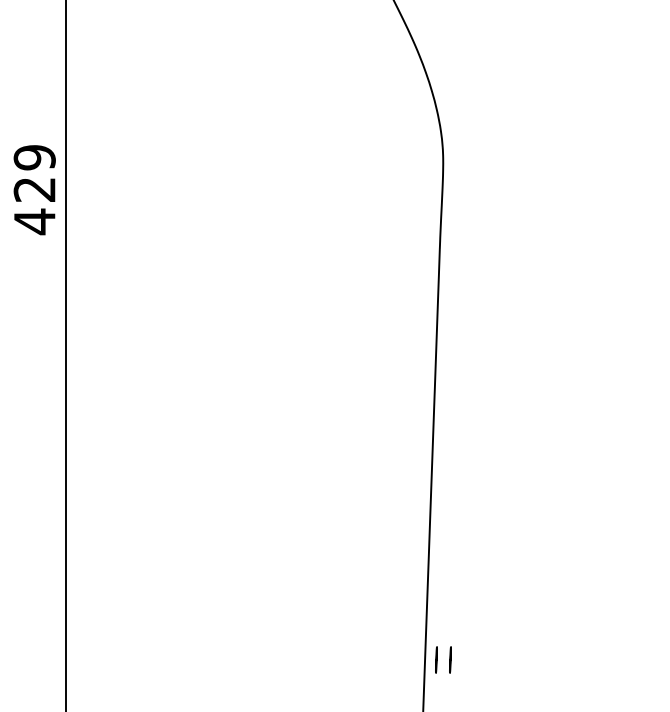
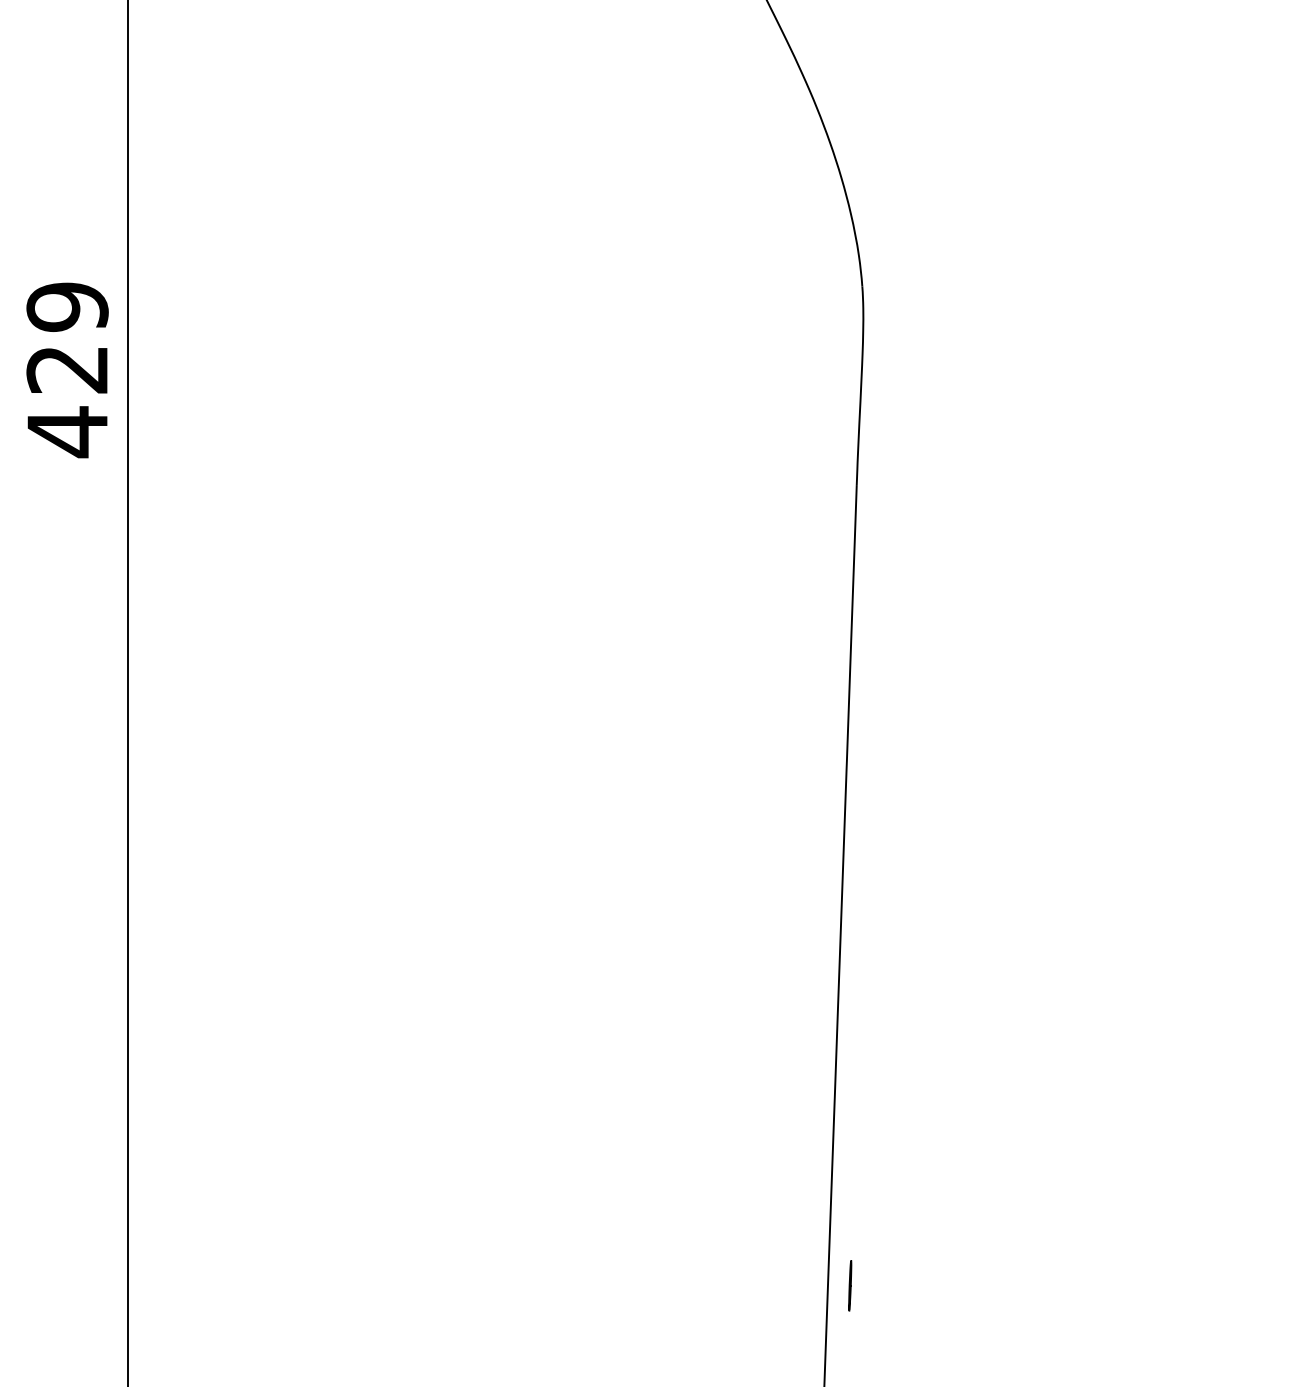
line: (450, 659) -> (877, 1284), removed

